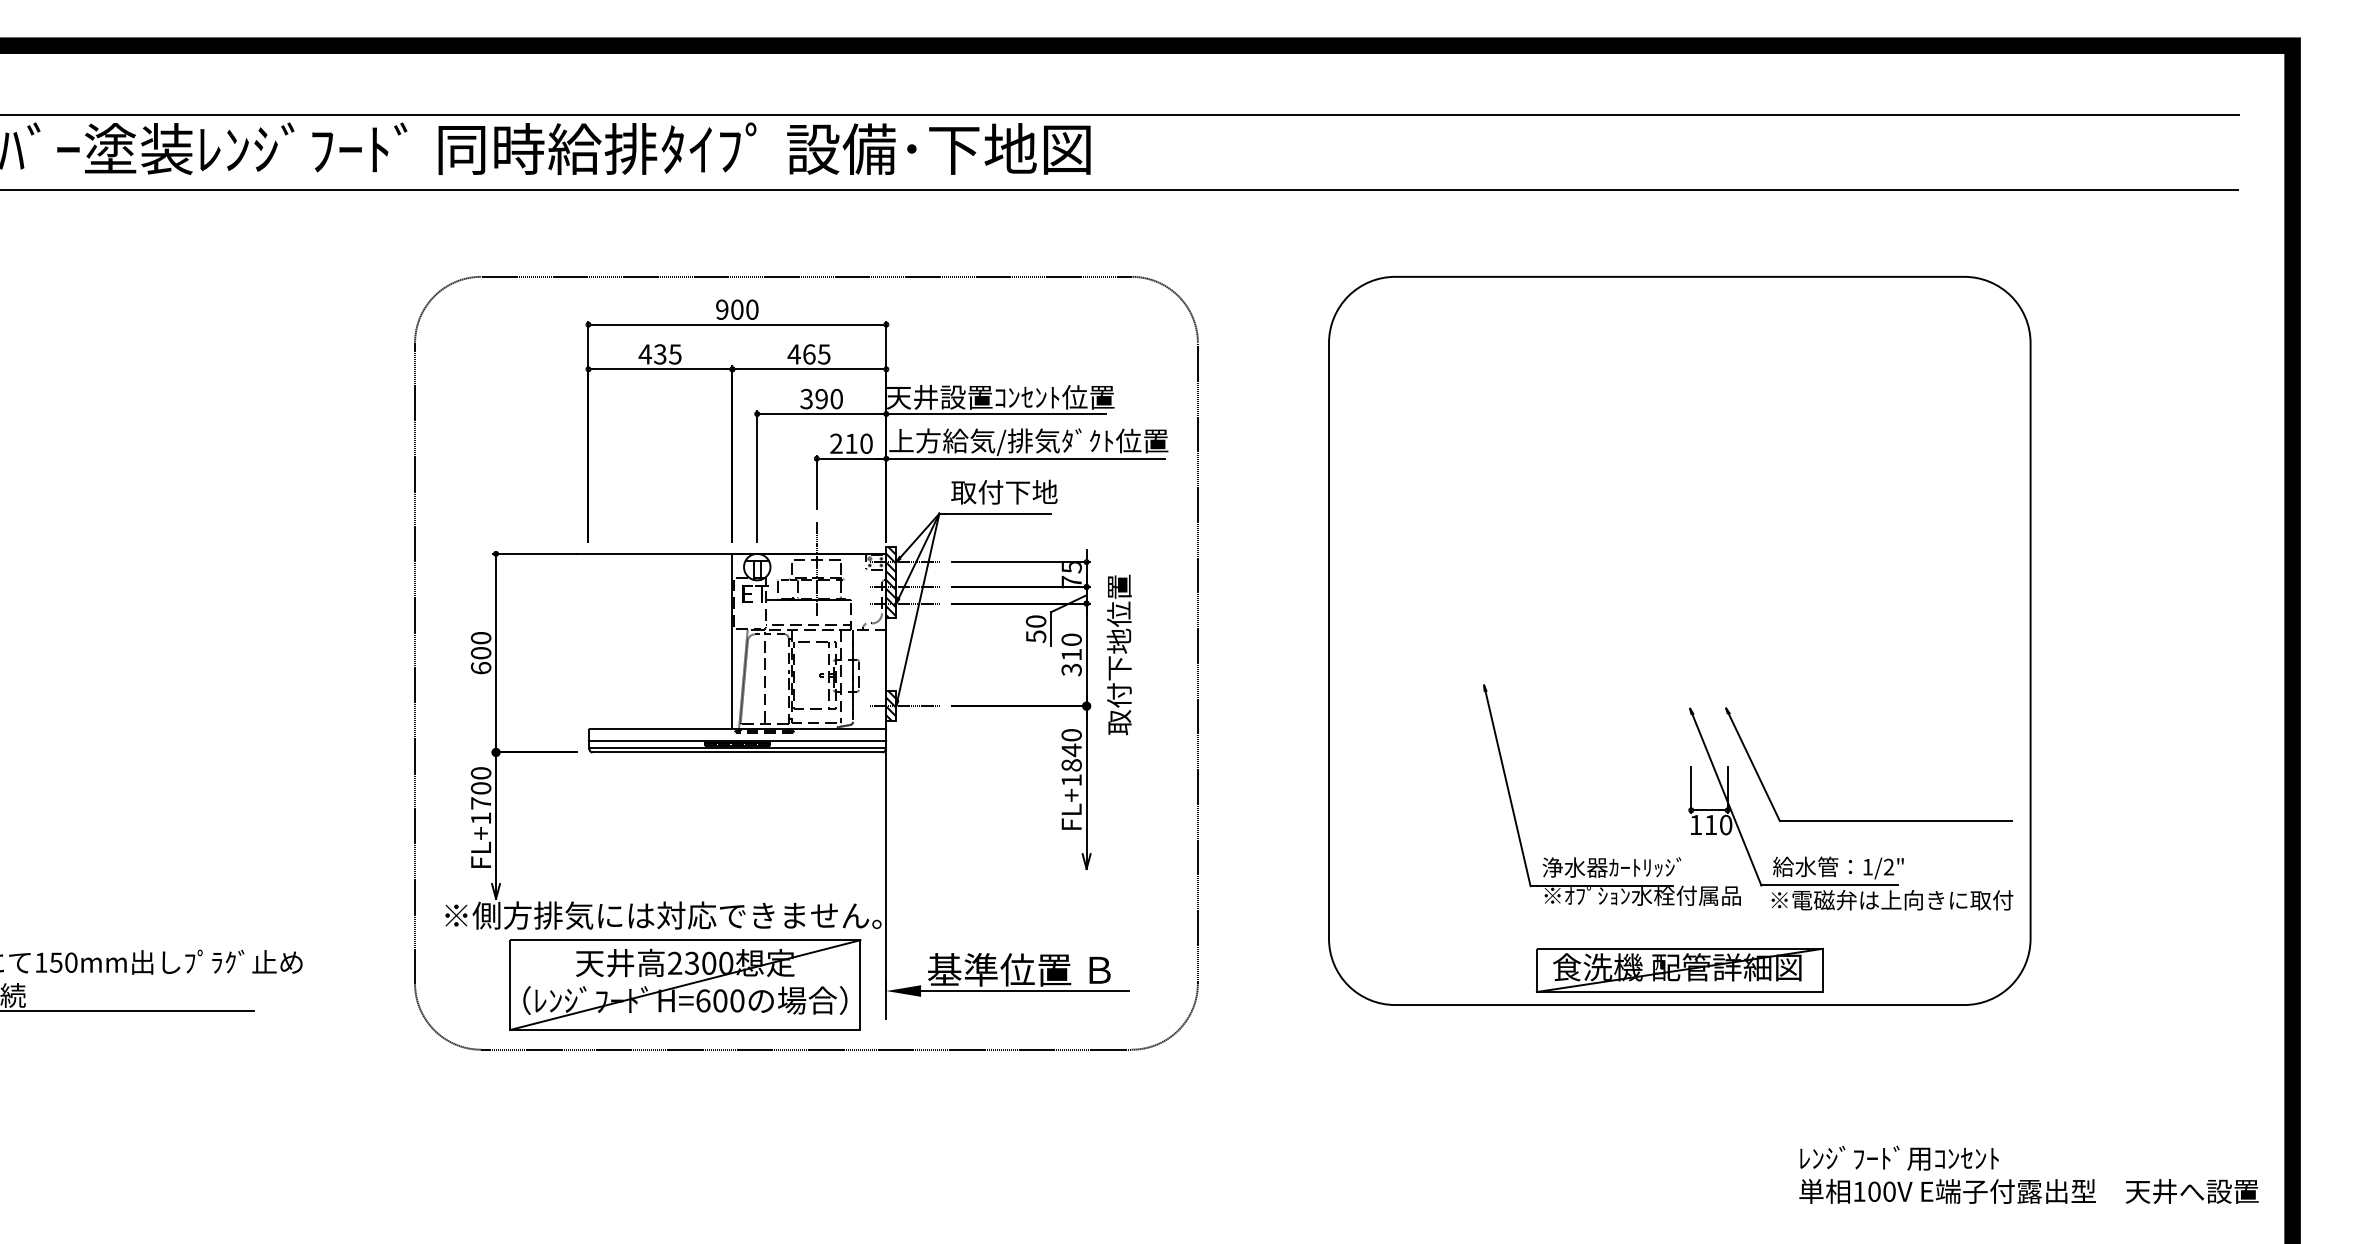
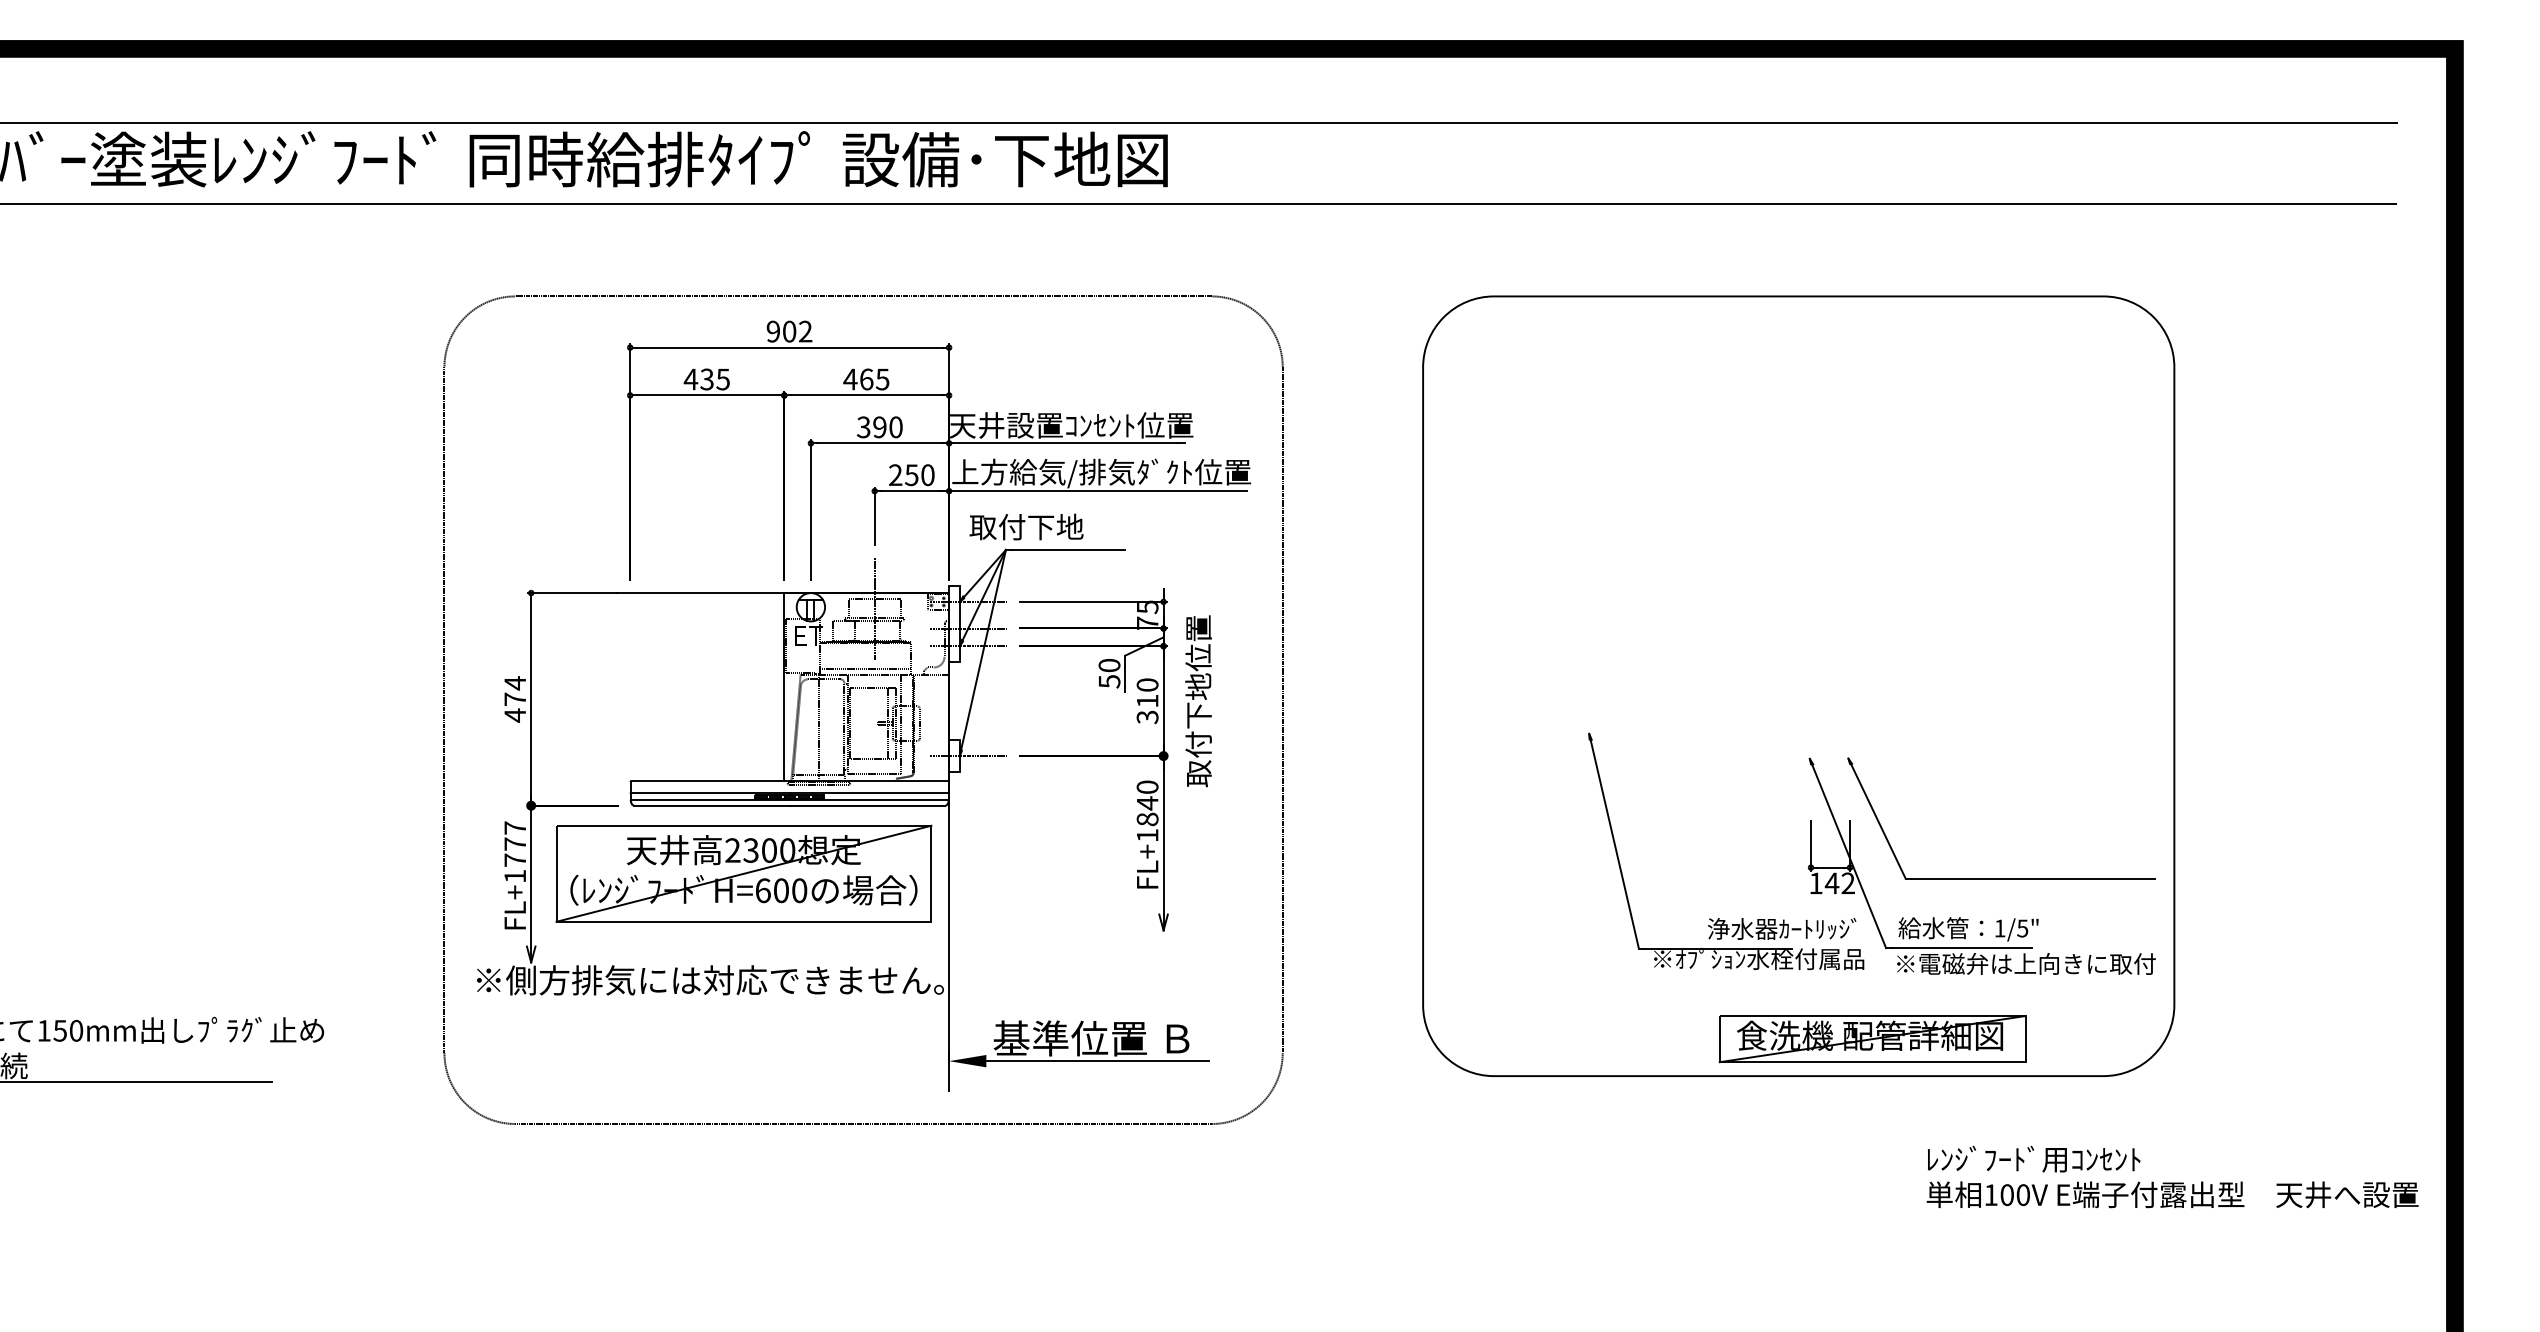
text: (752, 309) -> (805, 331), 900 -> 902
text: (851, 444) -> (911, 475), 210 -> 250
text: (1004, 491) -> (1026, 526), moved
hatch: (891, 582) -> (954, 623), removed
text: (481, 653) -> (515, 699), 600 -> 474
hatch: (891, 706) -> (954, 756), removed
text: (481, 780) -> (515, 835), FL+1700 -> FL+1777
text: (1717, 825) -> (1839, 883), 110 -> 142
text: (1612, 867) -> (1782, 928), moved
text: (1888, 867) -> (2022, 928), 1/2" -> 1/5"
part: (1679, 970) -> (1872, 1039), moved
part: (684, 984) -> (743, 873), moved
text: (2028, 1174) -> (2172, 1176), moved

